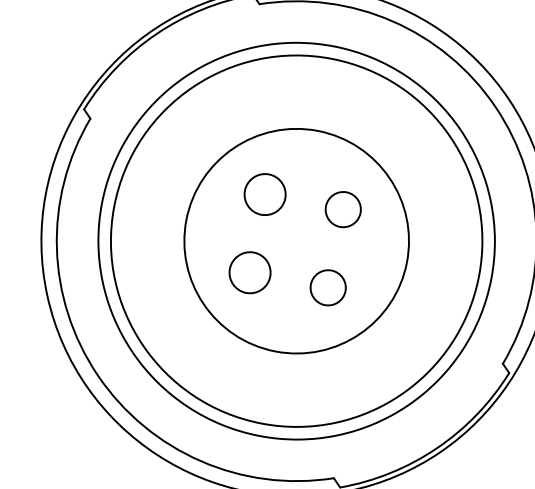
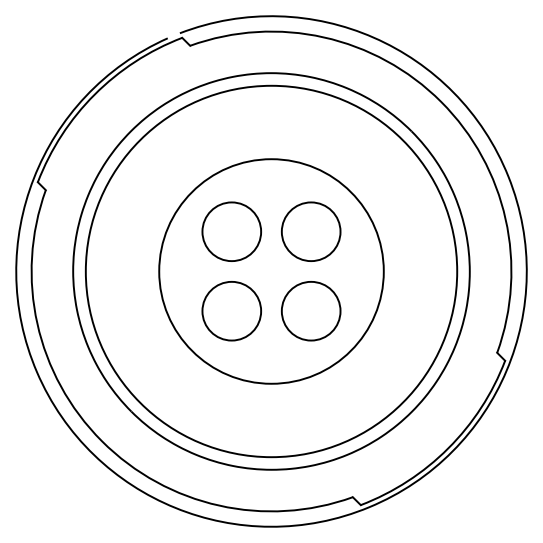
circle: (264, 194) -> (231, 231), size x1.43
circle: (343, 209) -> (311, 231), size x1.67
circle: (249, 272) -> (231, 311), size x1.43
circle: (328, 288) -> (311, 311), size x1.67

